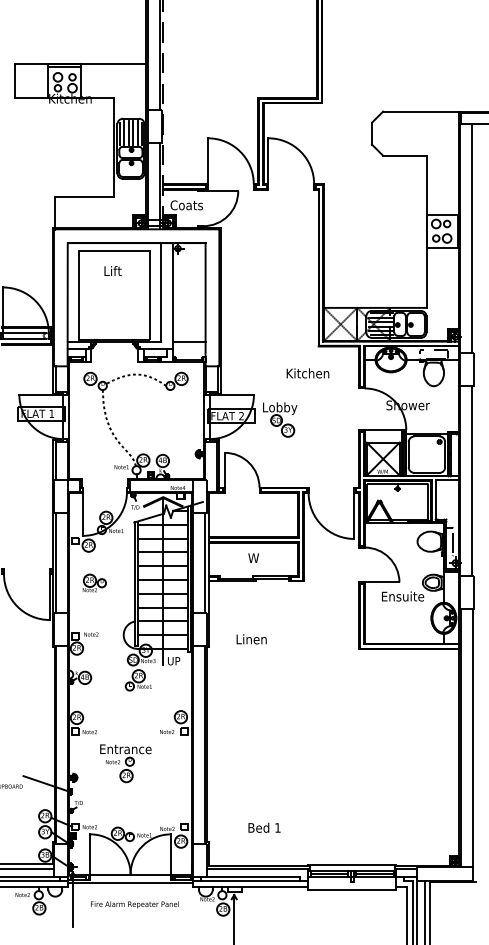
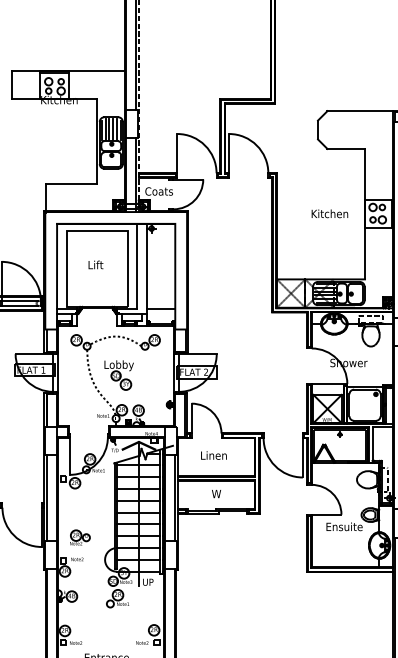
text: (112, 270) -> (95, 264), moved
text: (307, 373) -> (329, 213), moved
part: (280, 419) -> (119, 375), moved
part: (94, 582) -> (80, 537), moved
text: (251, 639) -> (213, 455), moved

